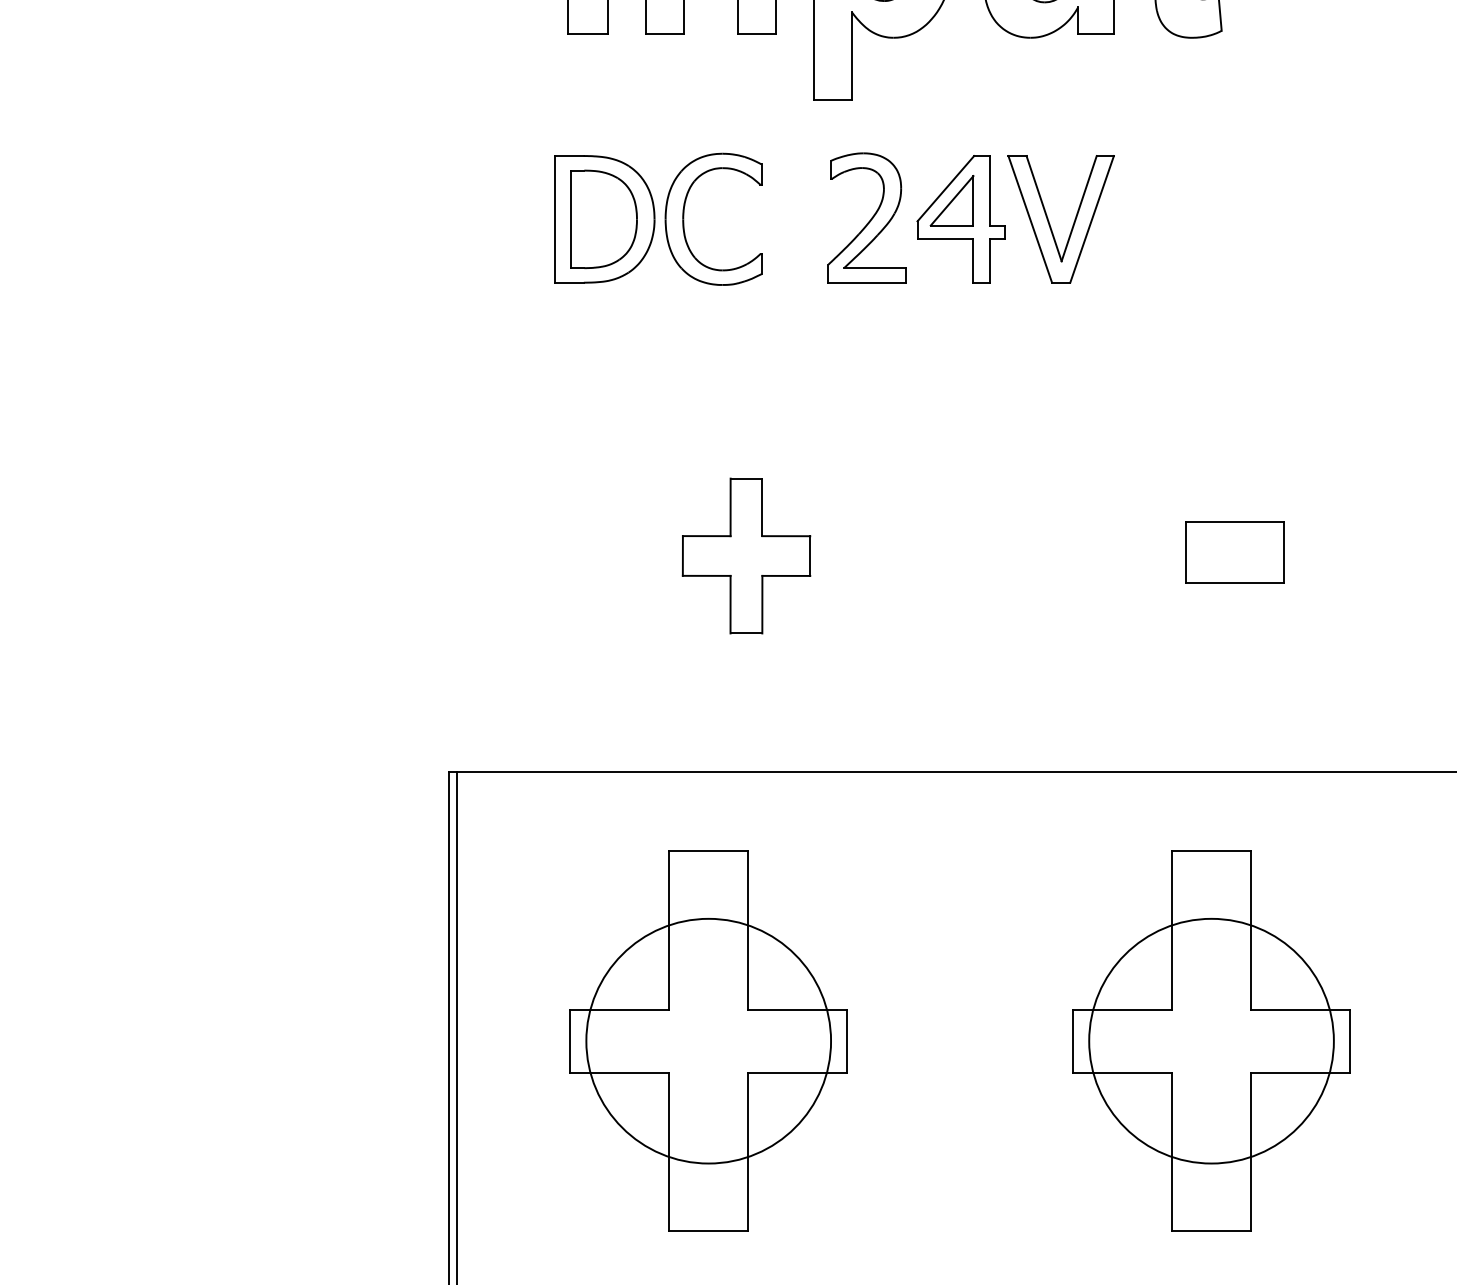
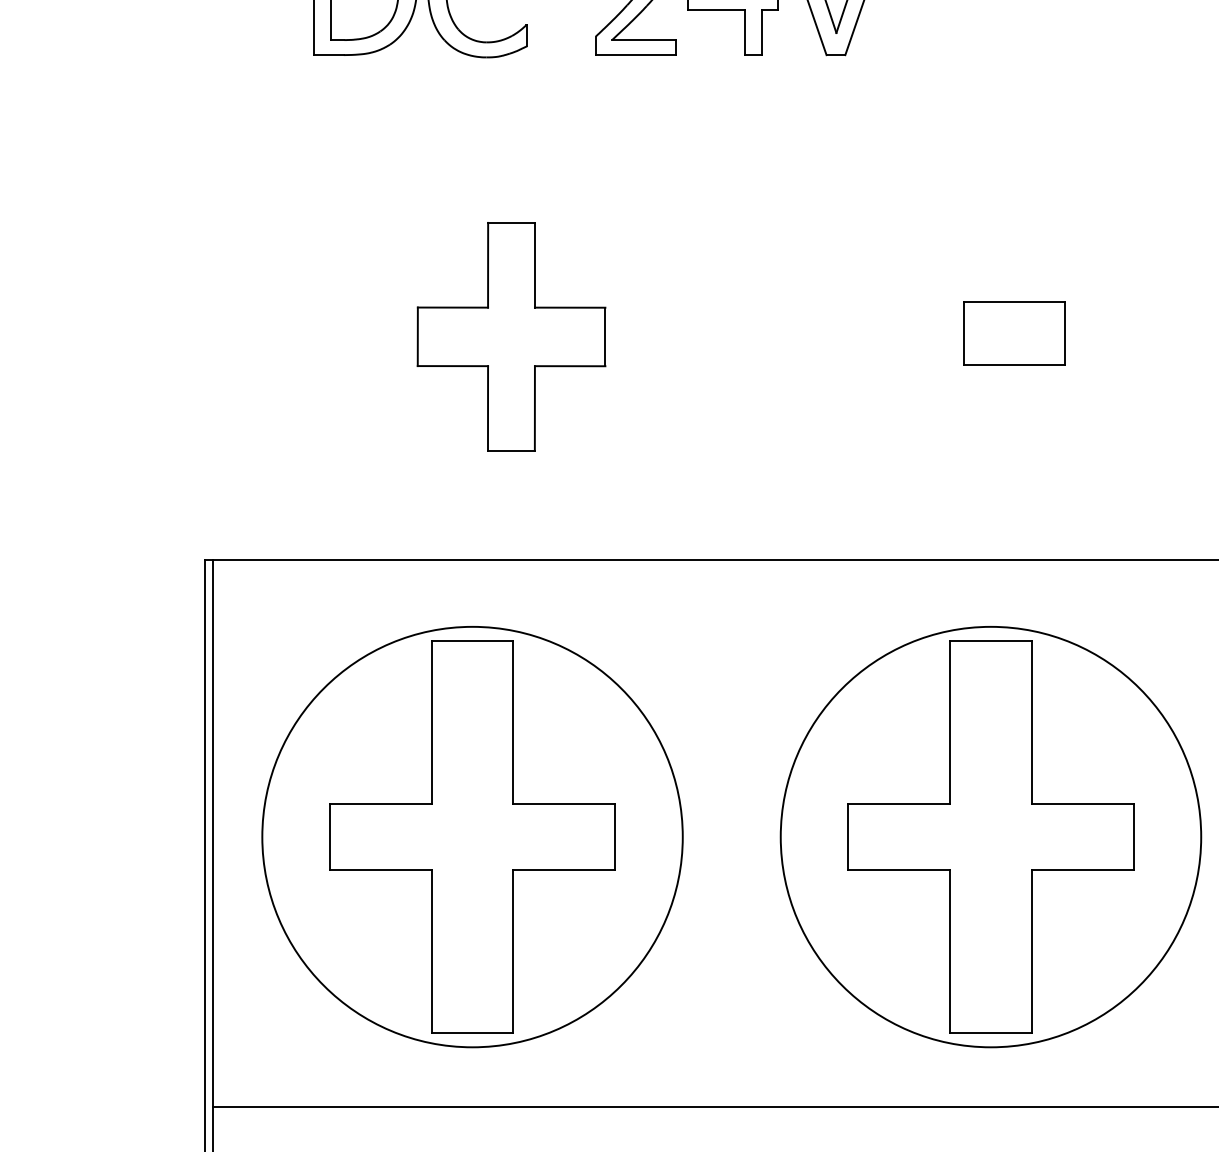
part: (746, 555) -> (511, 336), size x1.43
circle: (708, 1041) -> (472, 837), size x1.67
circle: (1211, 1041) -> (990, 837), size x1.67

